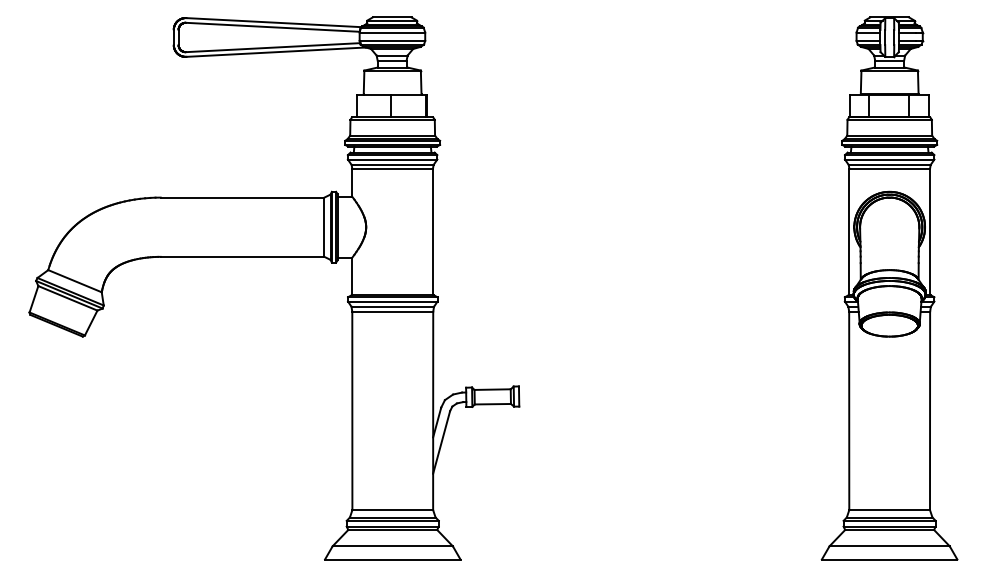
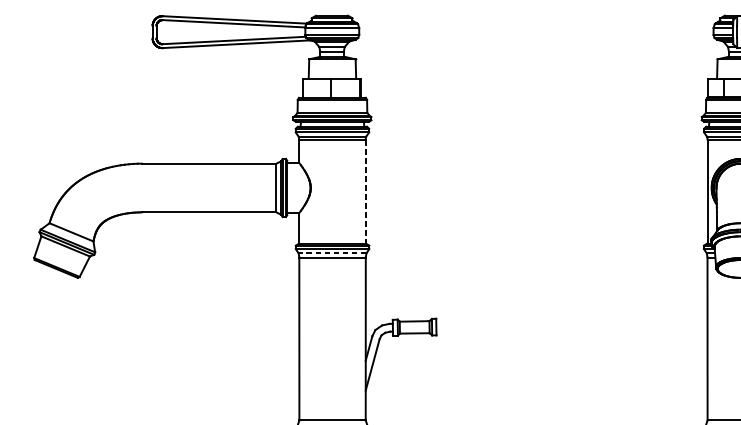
line: (432, 232) -> (365, 192), solid -> dashed
line: (392, 306) -> (332, 253), solid -> dashed

